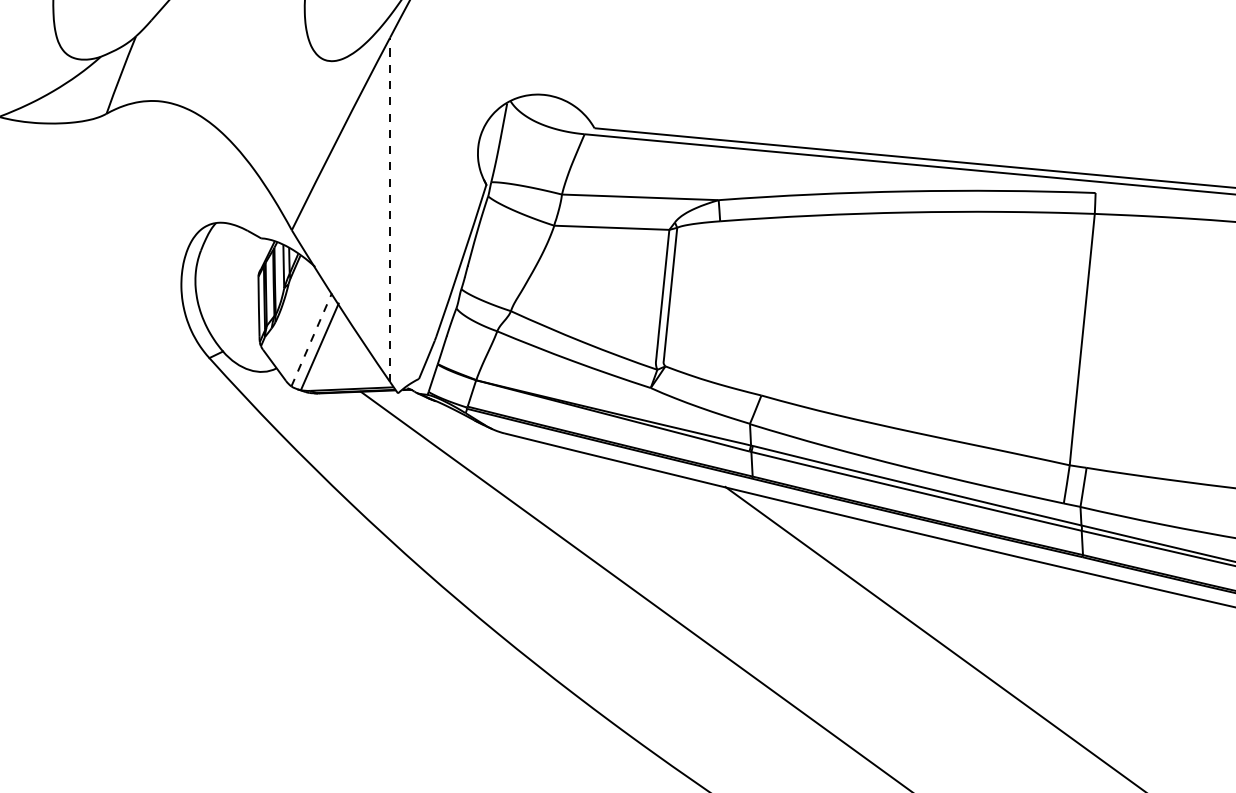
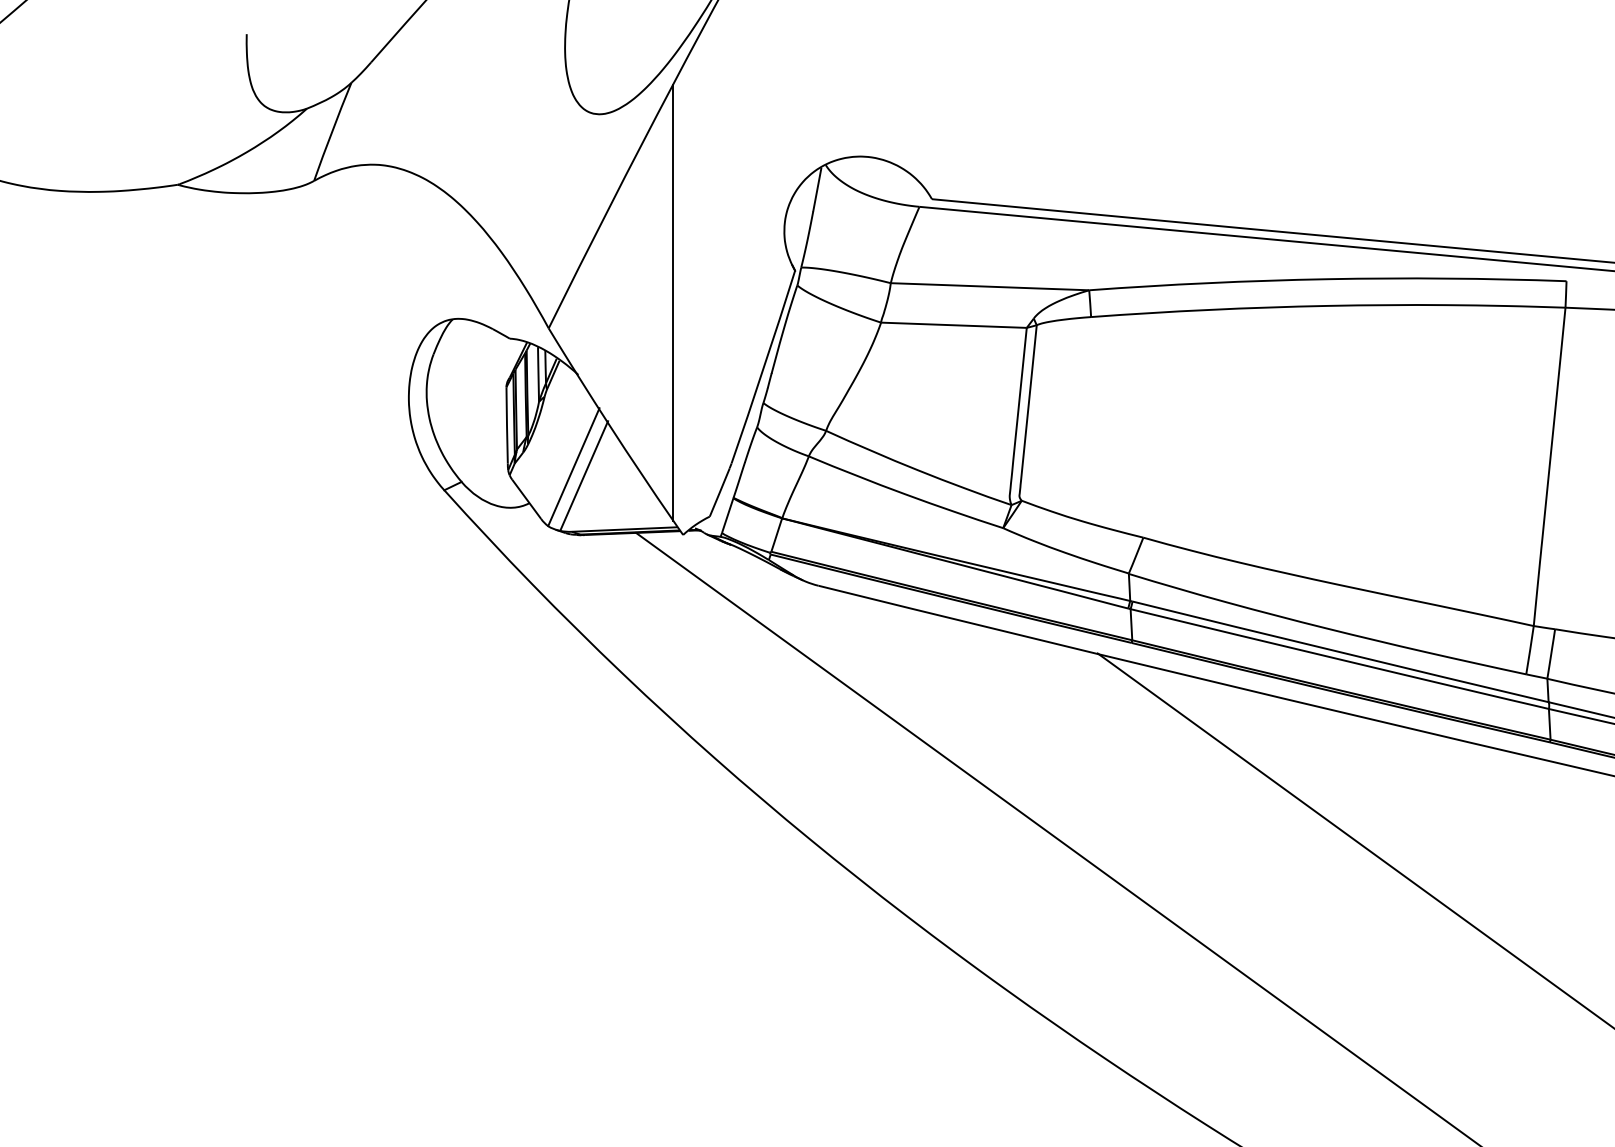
line: (390, 209) -> (673, 302), dashed -> solid
line: (312, 339) -> (574, 466), dashed -> solid

